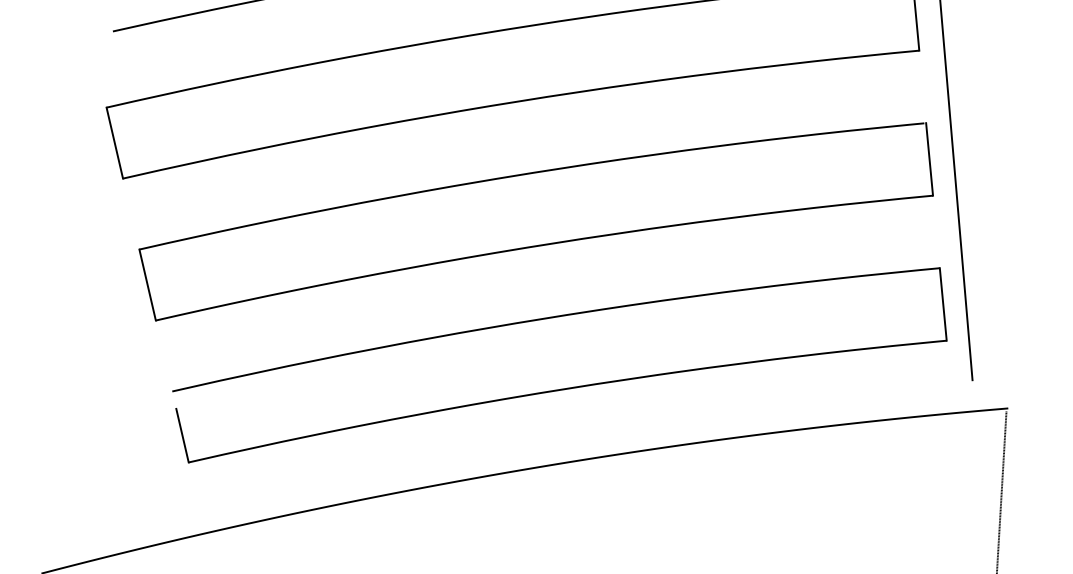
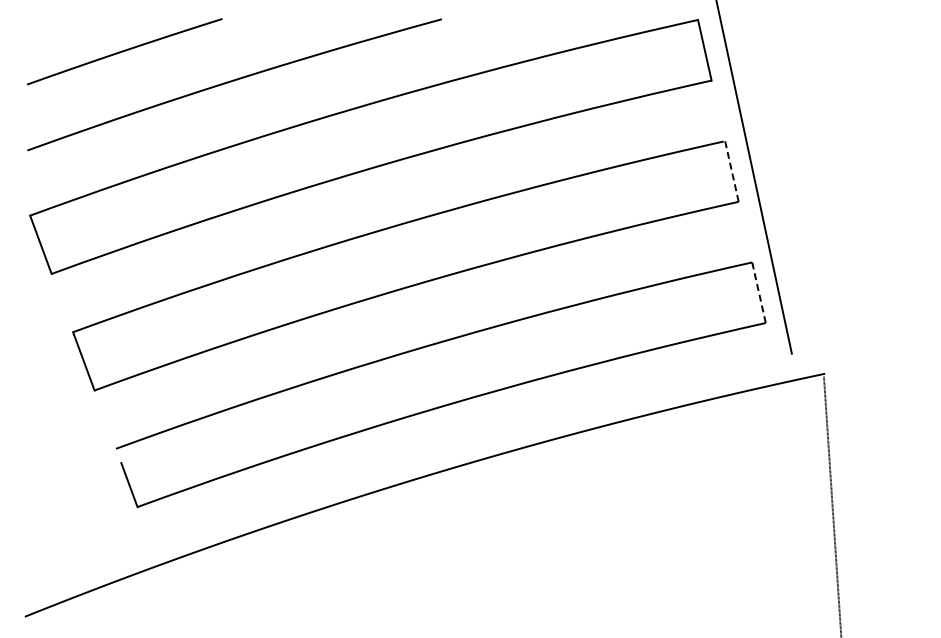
line: (929, 159) -> (731, 171), solid -> dashed
line: (942, 304) -> (758, 292), solid -> dashed

